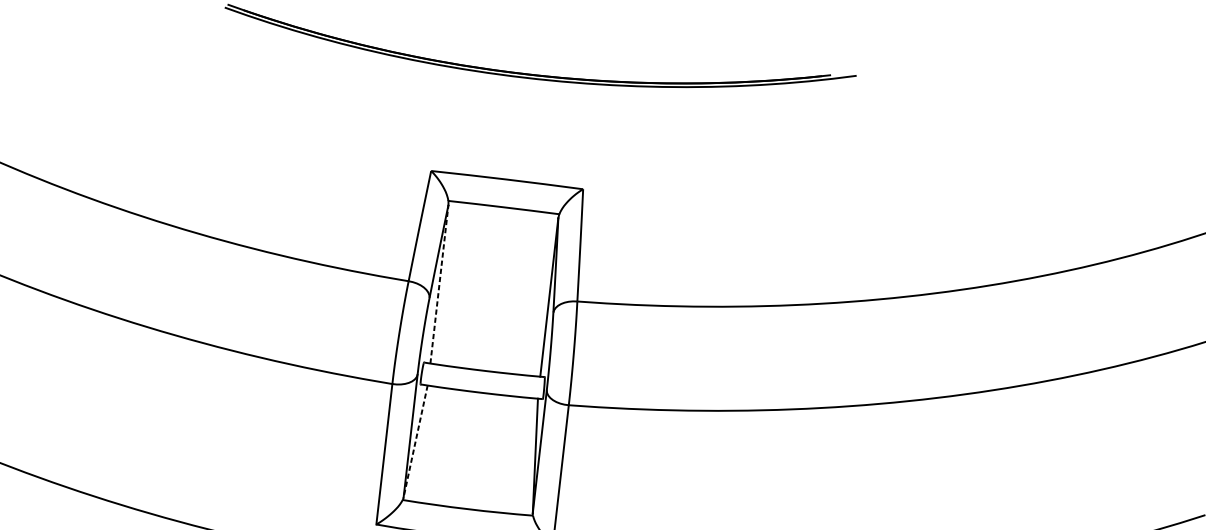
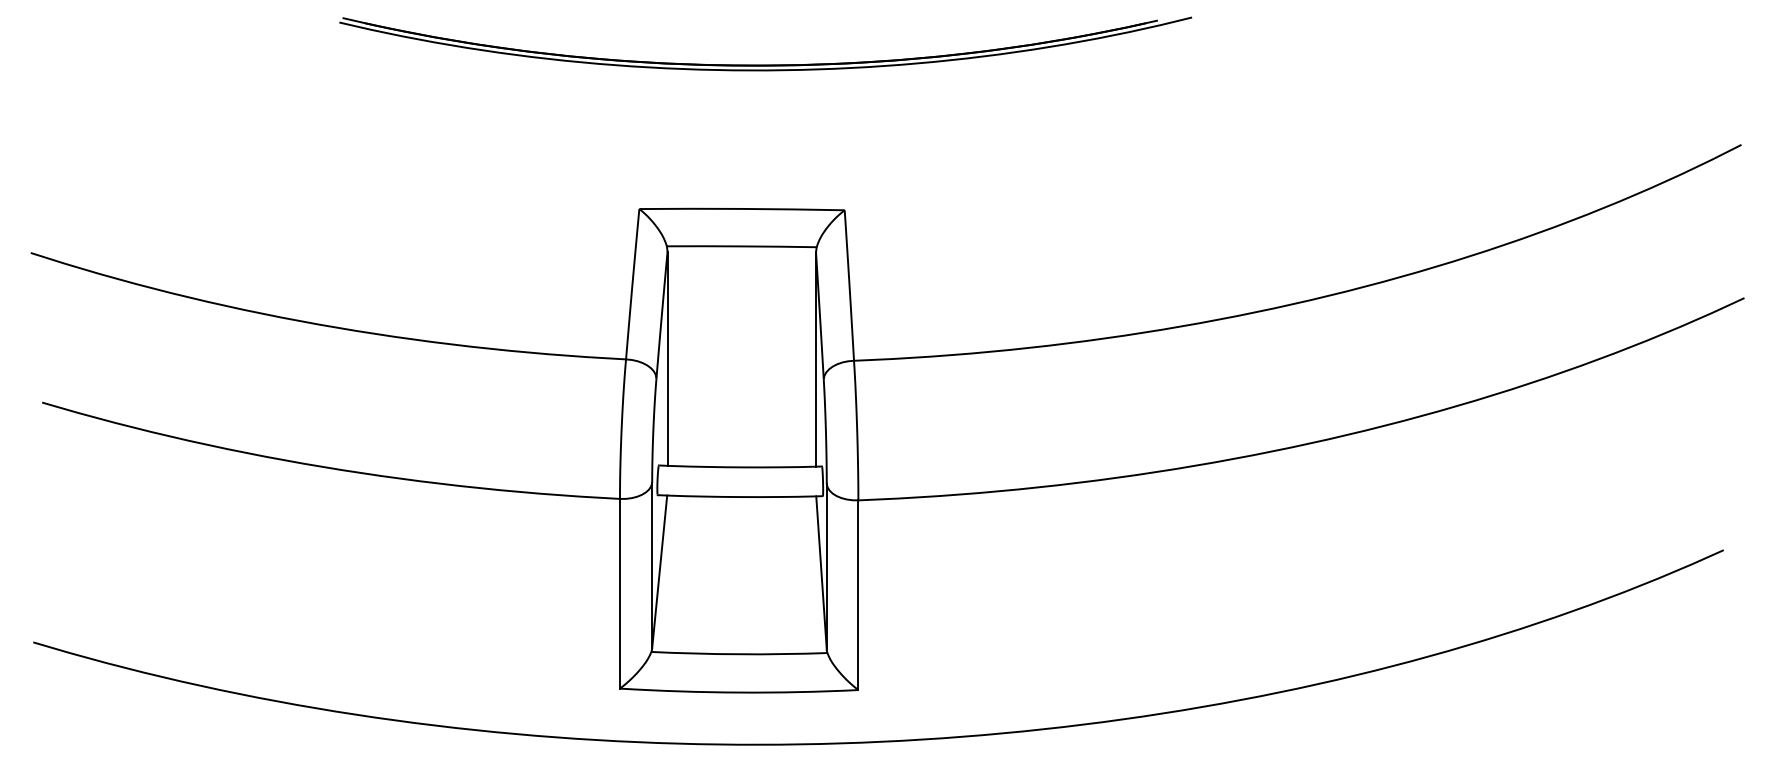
line: (439, 284) -> (667, 358), dashed -> solid
line: (415, 441) -> (659, 571), dashed -> solid

